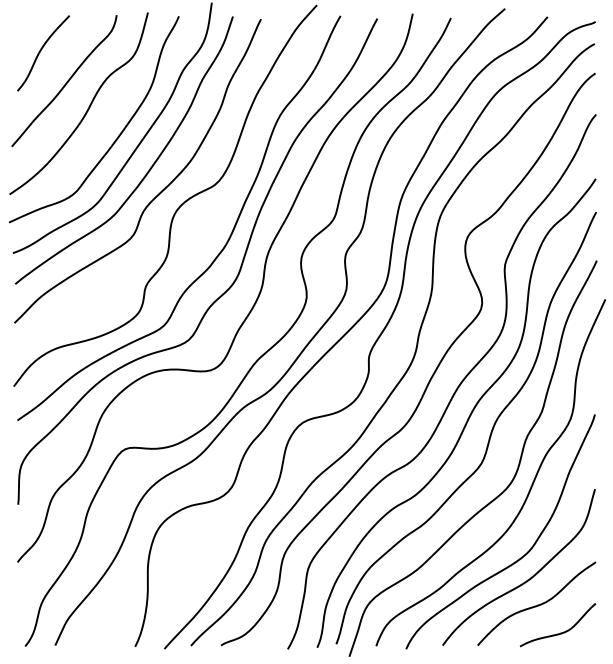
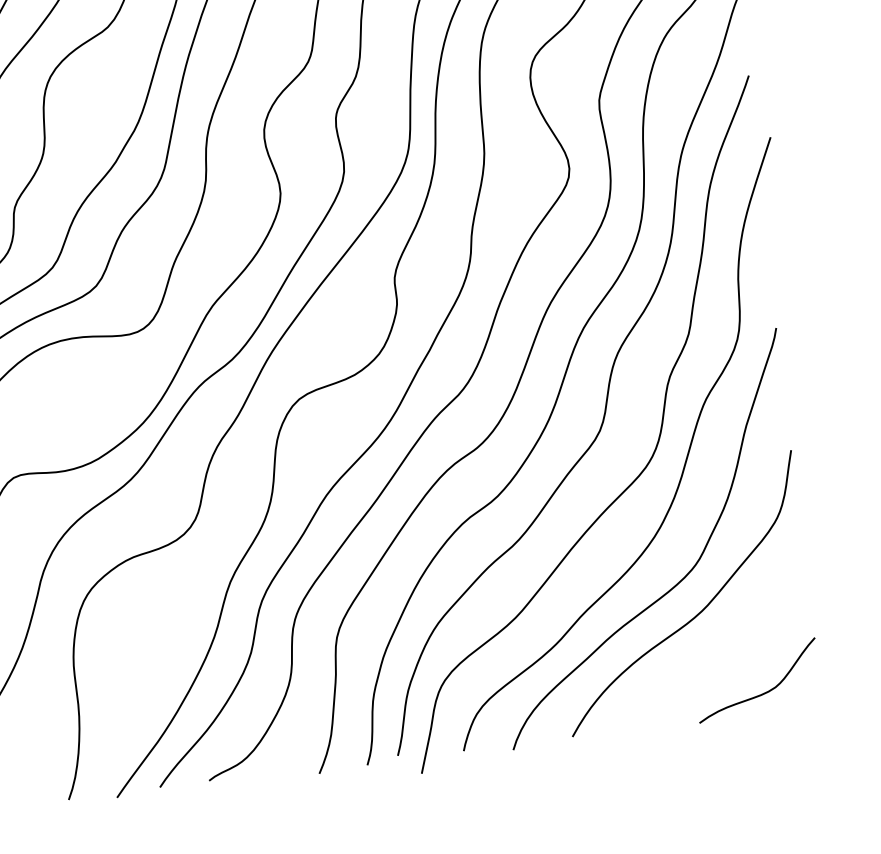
curve: (537, 604) -> (719, 650), removed

